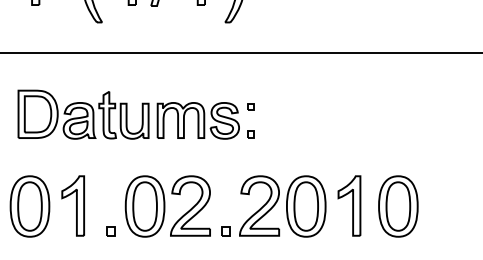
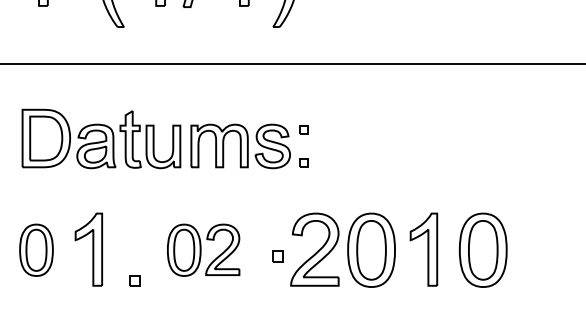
part: (29, 206) -> (35, 250), size x0.7
part: (167, 206) -> (203, 250), size x0.7
part: (225, 231) -> (277, 256), moved

